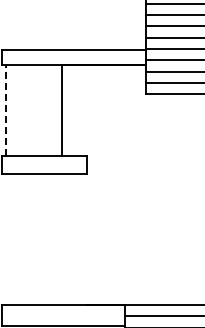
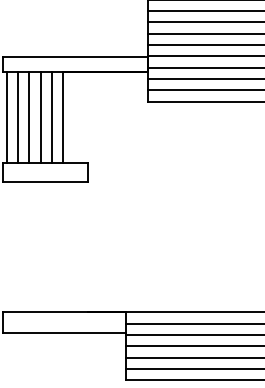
line: (5, 109) -> (6, 117), dashed -> solid
line: (17, 109) -> (18, 117), added
line: (28, 109) -> (29, 117), added
line: (39, 109) -> (40, 117), added
line: (51, 109) -> (52, 117), added

